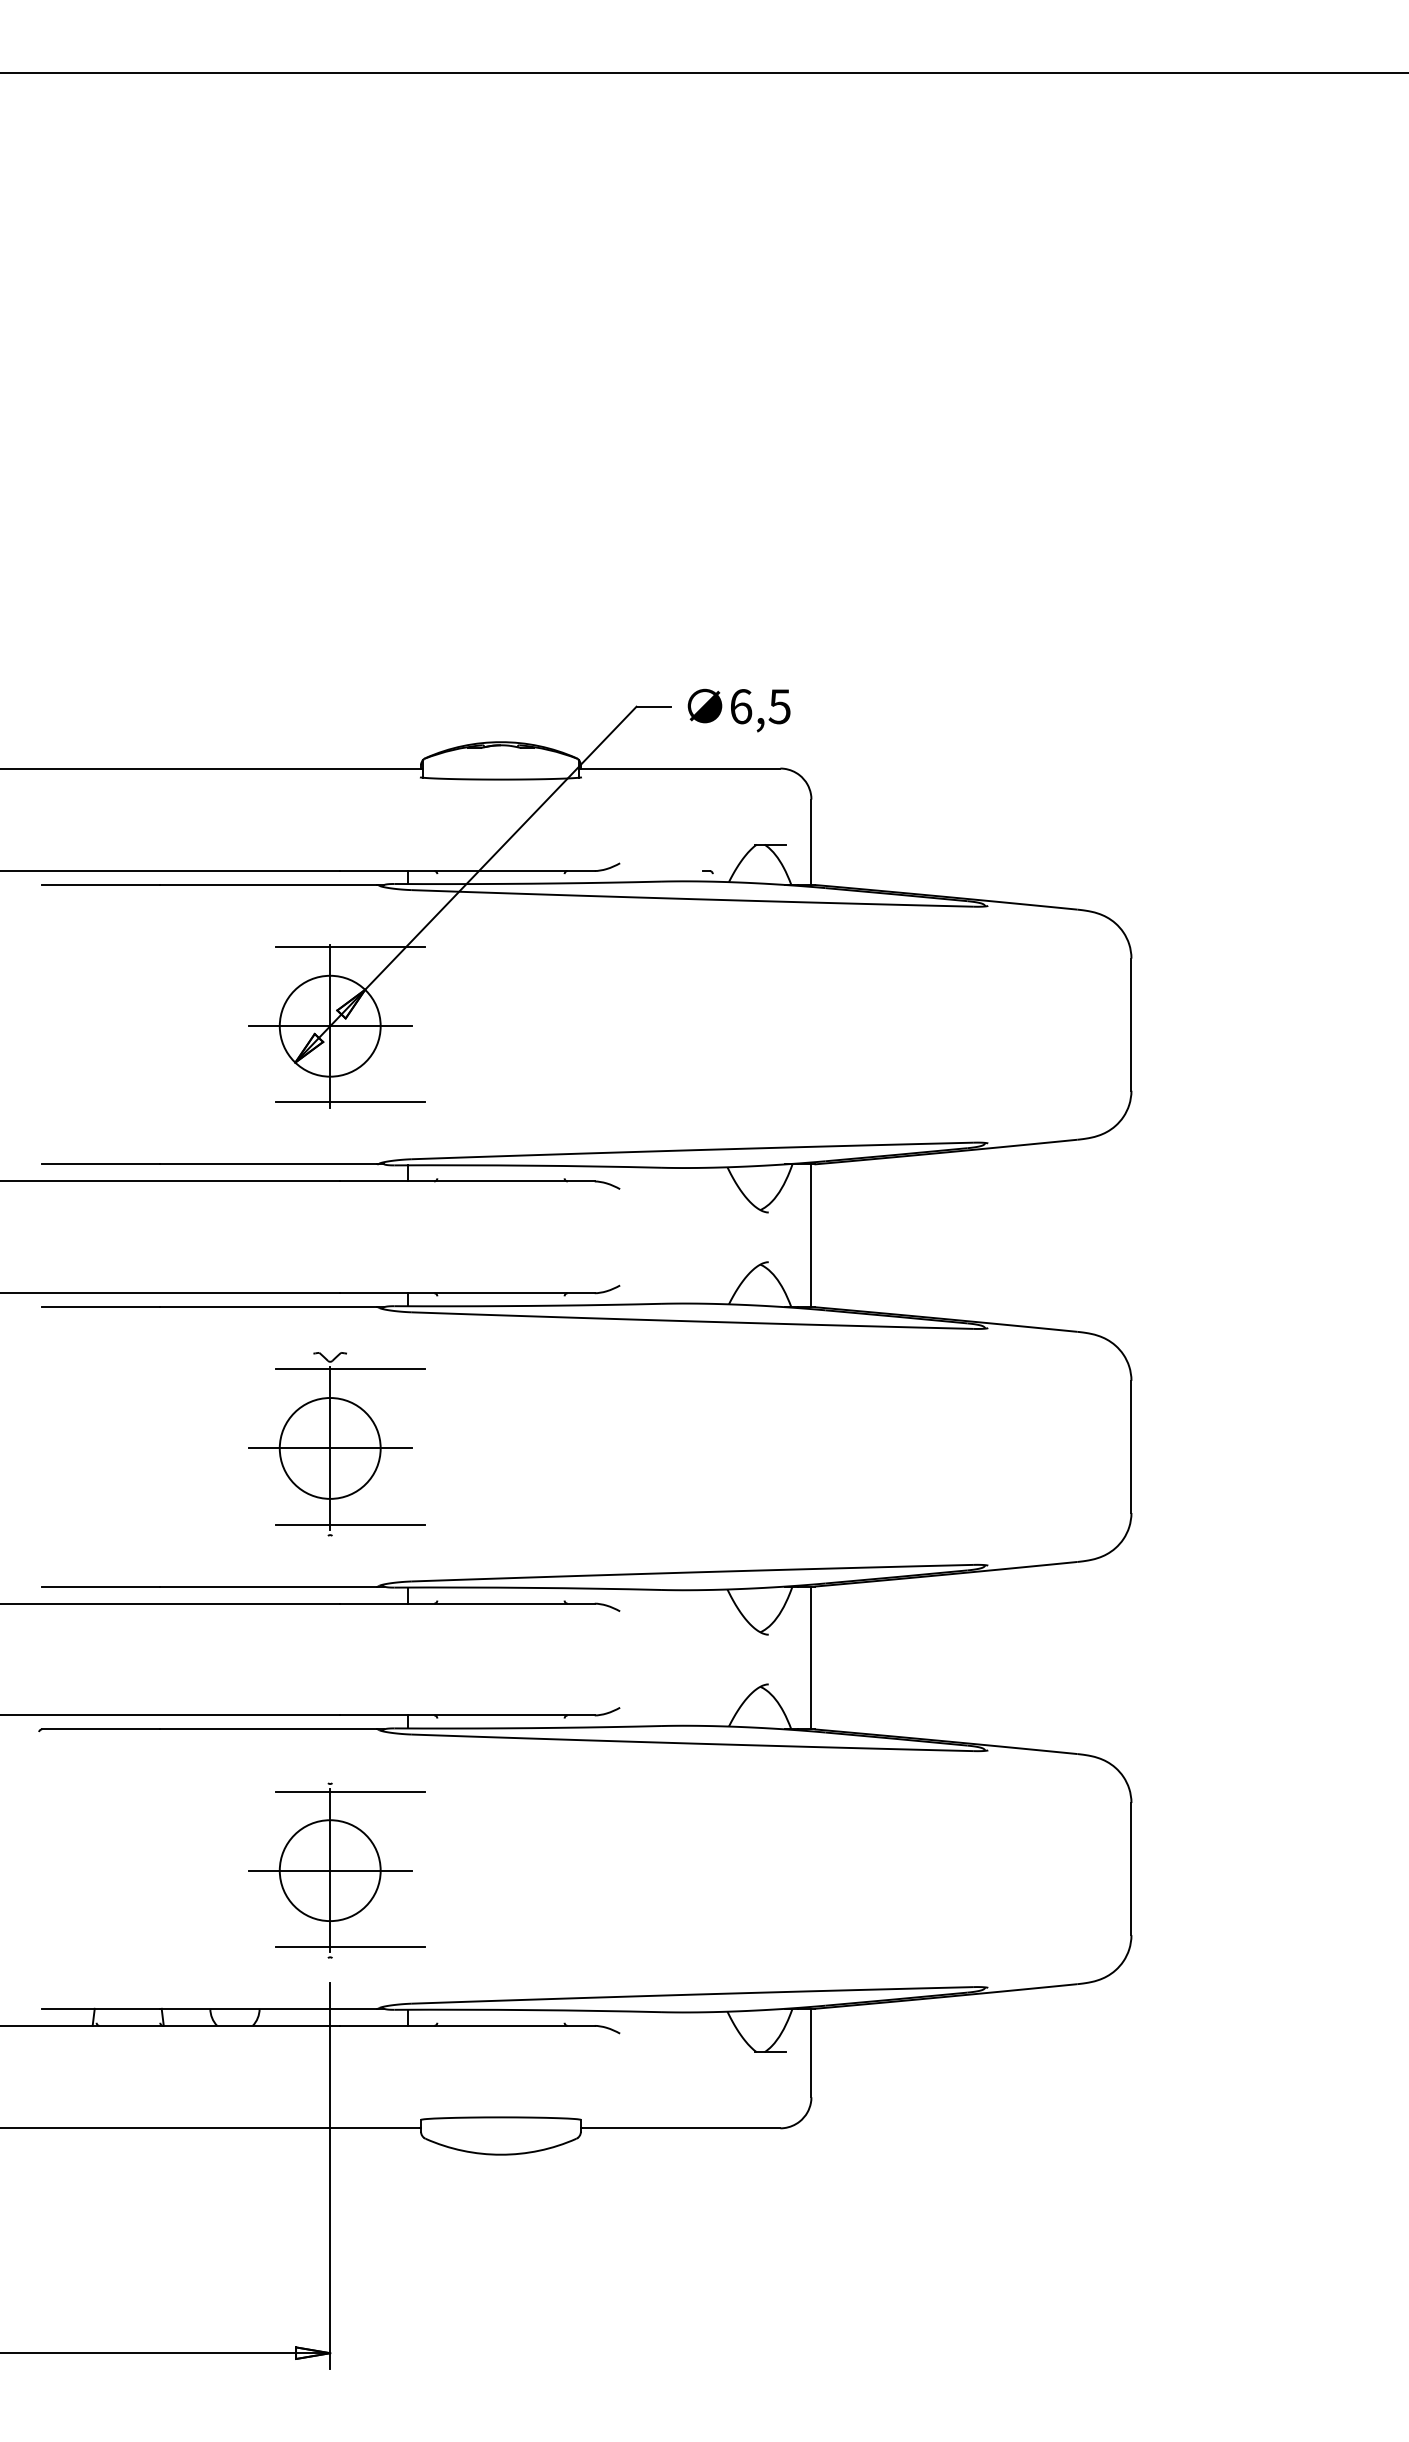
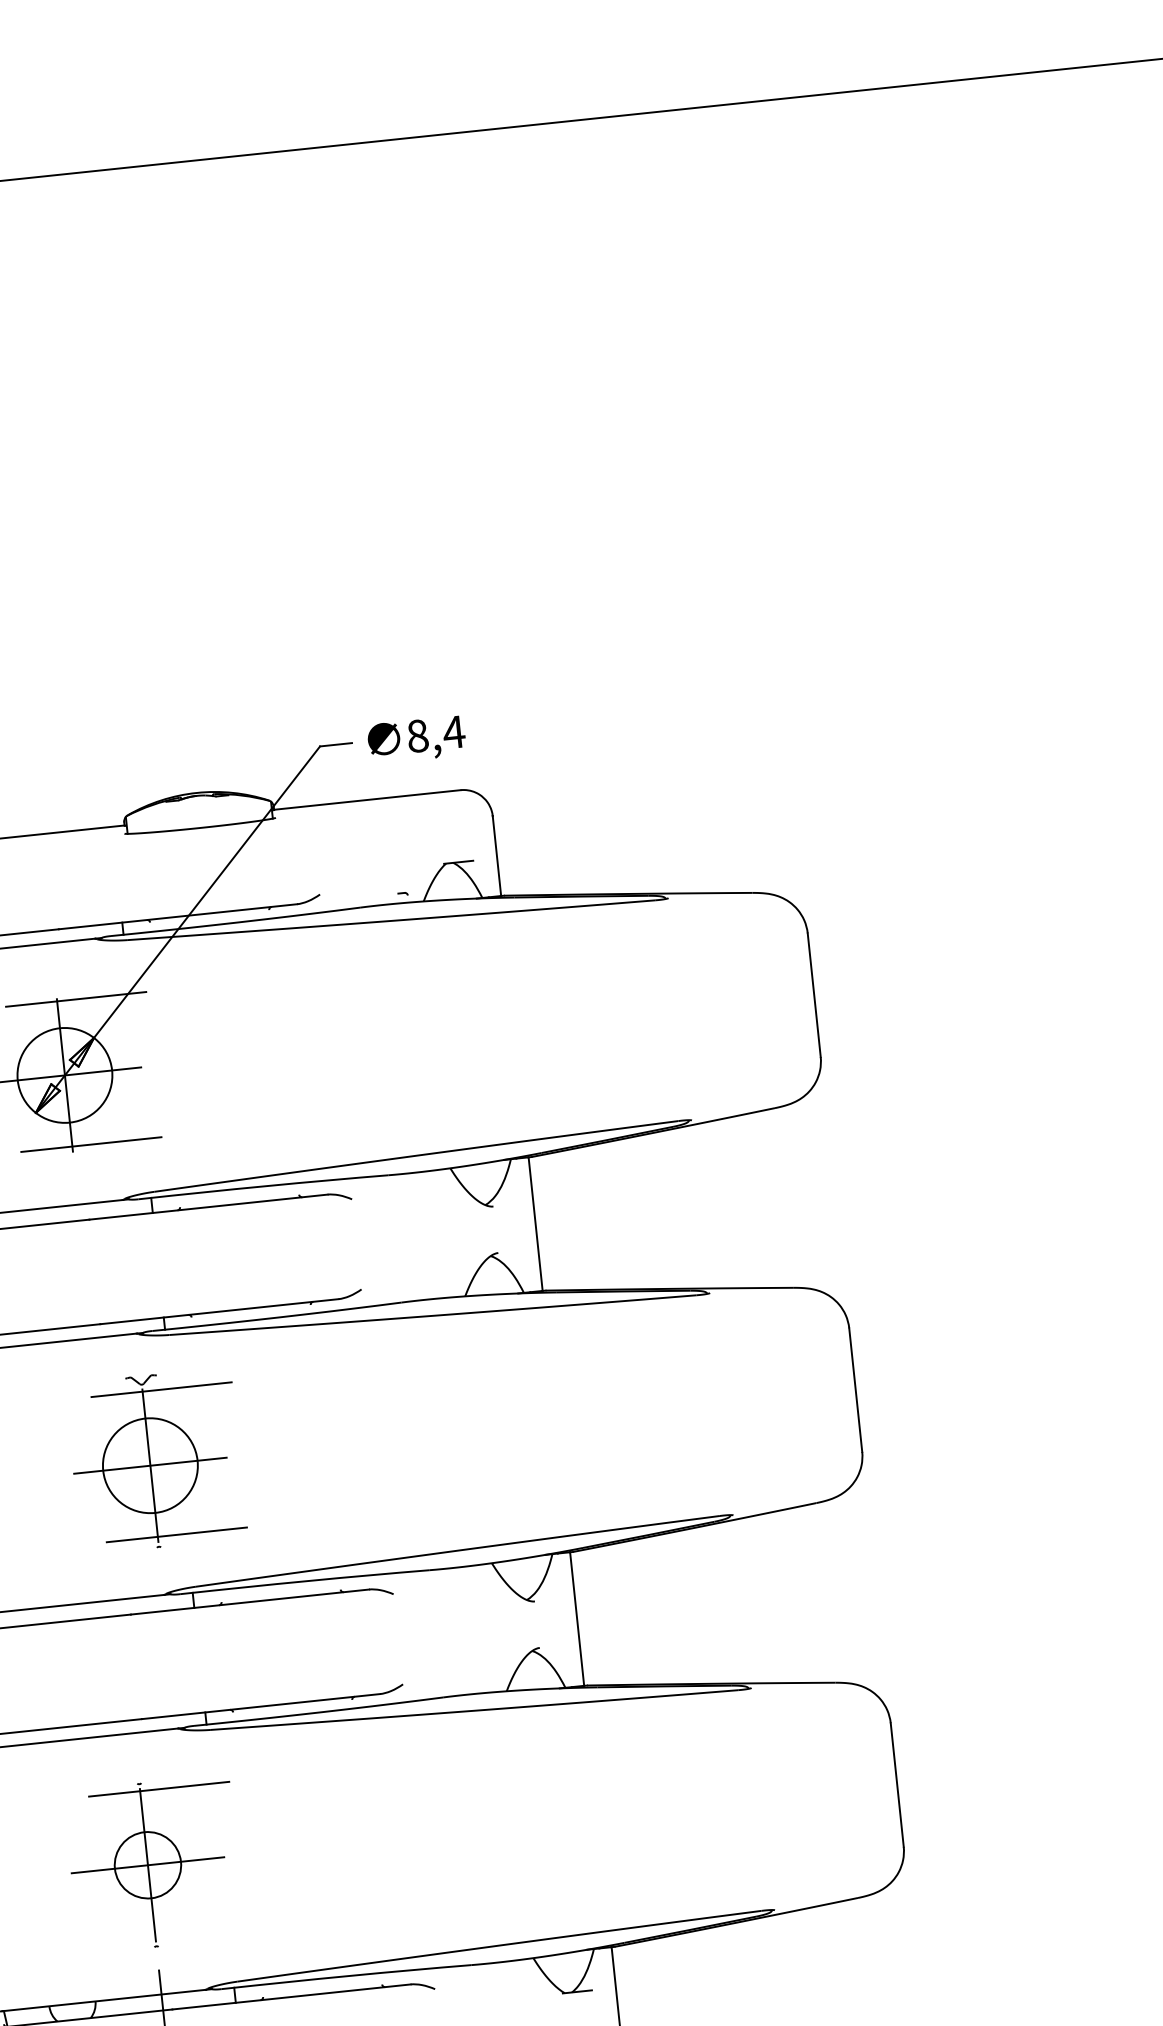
text: (760, 706) -> (435, 734), 6,5 -> 8,4
part: (336, 1444) -> (155, 1461), moved
circle: (329, 1870) -> (147, 1865), size x0.7
line: (350, 1946) -> (174, 1934), removed

